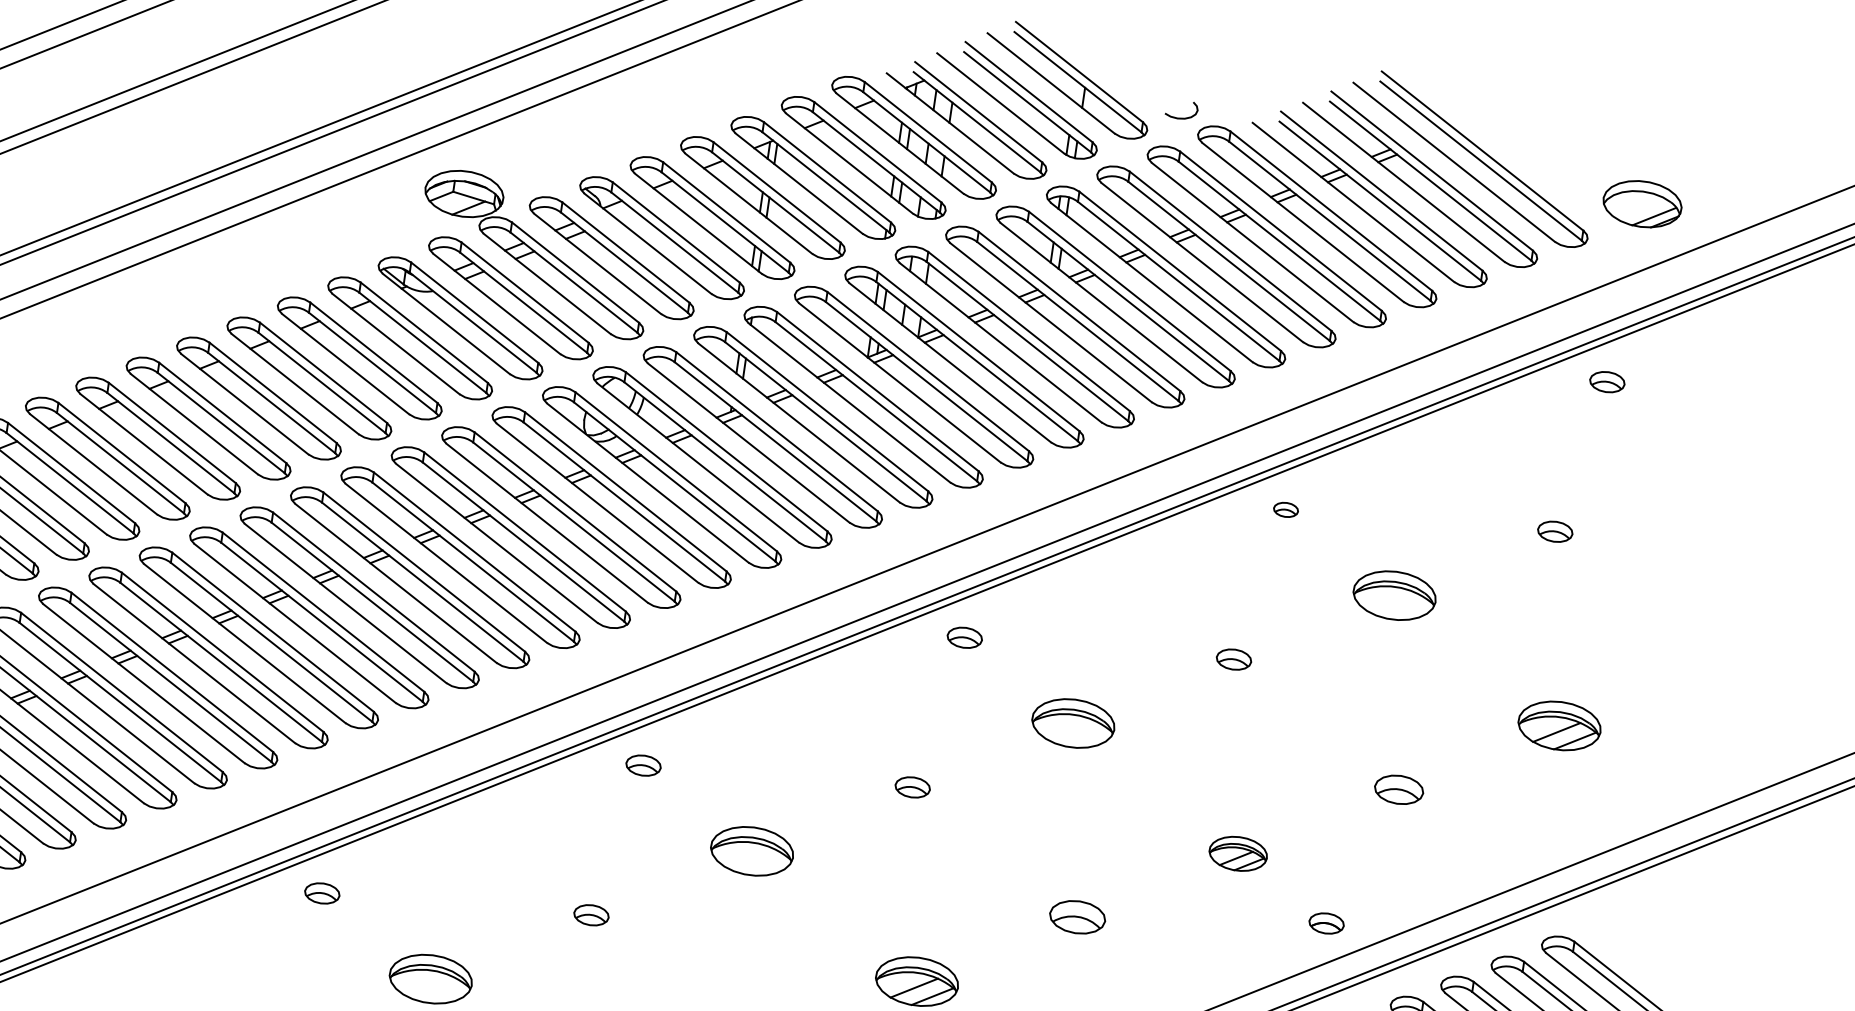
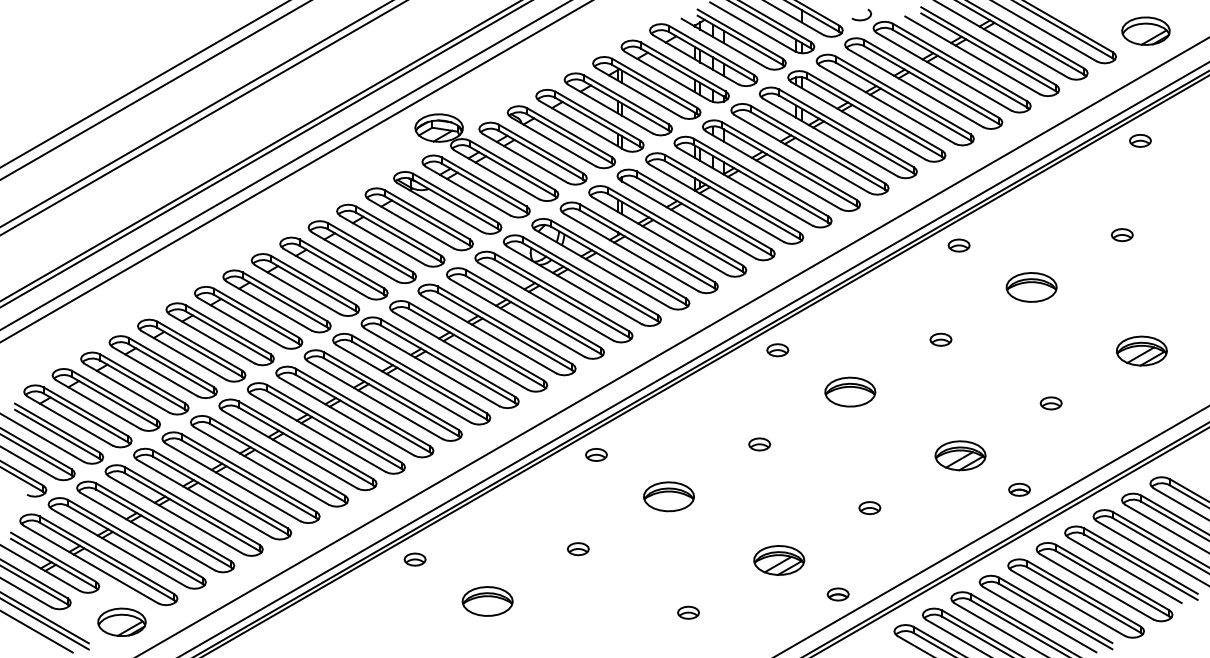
part: (1285, 509) -> (958, 245), size x1.43
part: (1397, 789) -> (1050, 403), size x0.71
part: (1238, 853) -> (960, 455), size x1.43
part: (1076, 918) -> (869, 508), size x0.62

